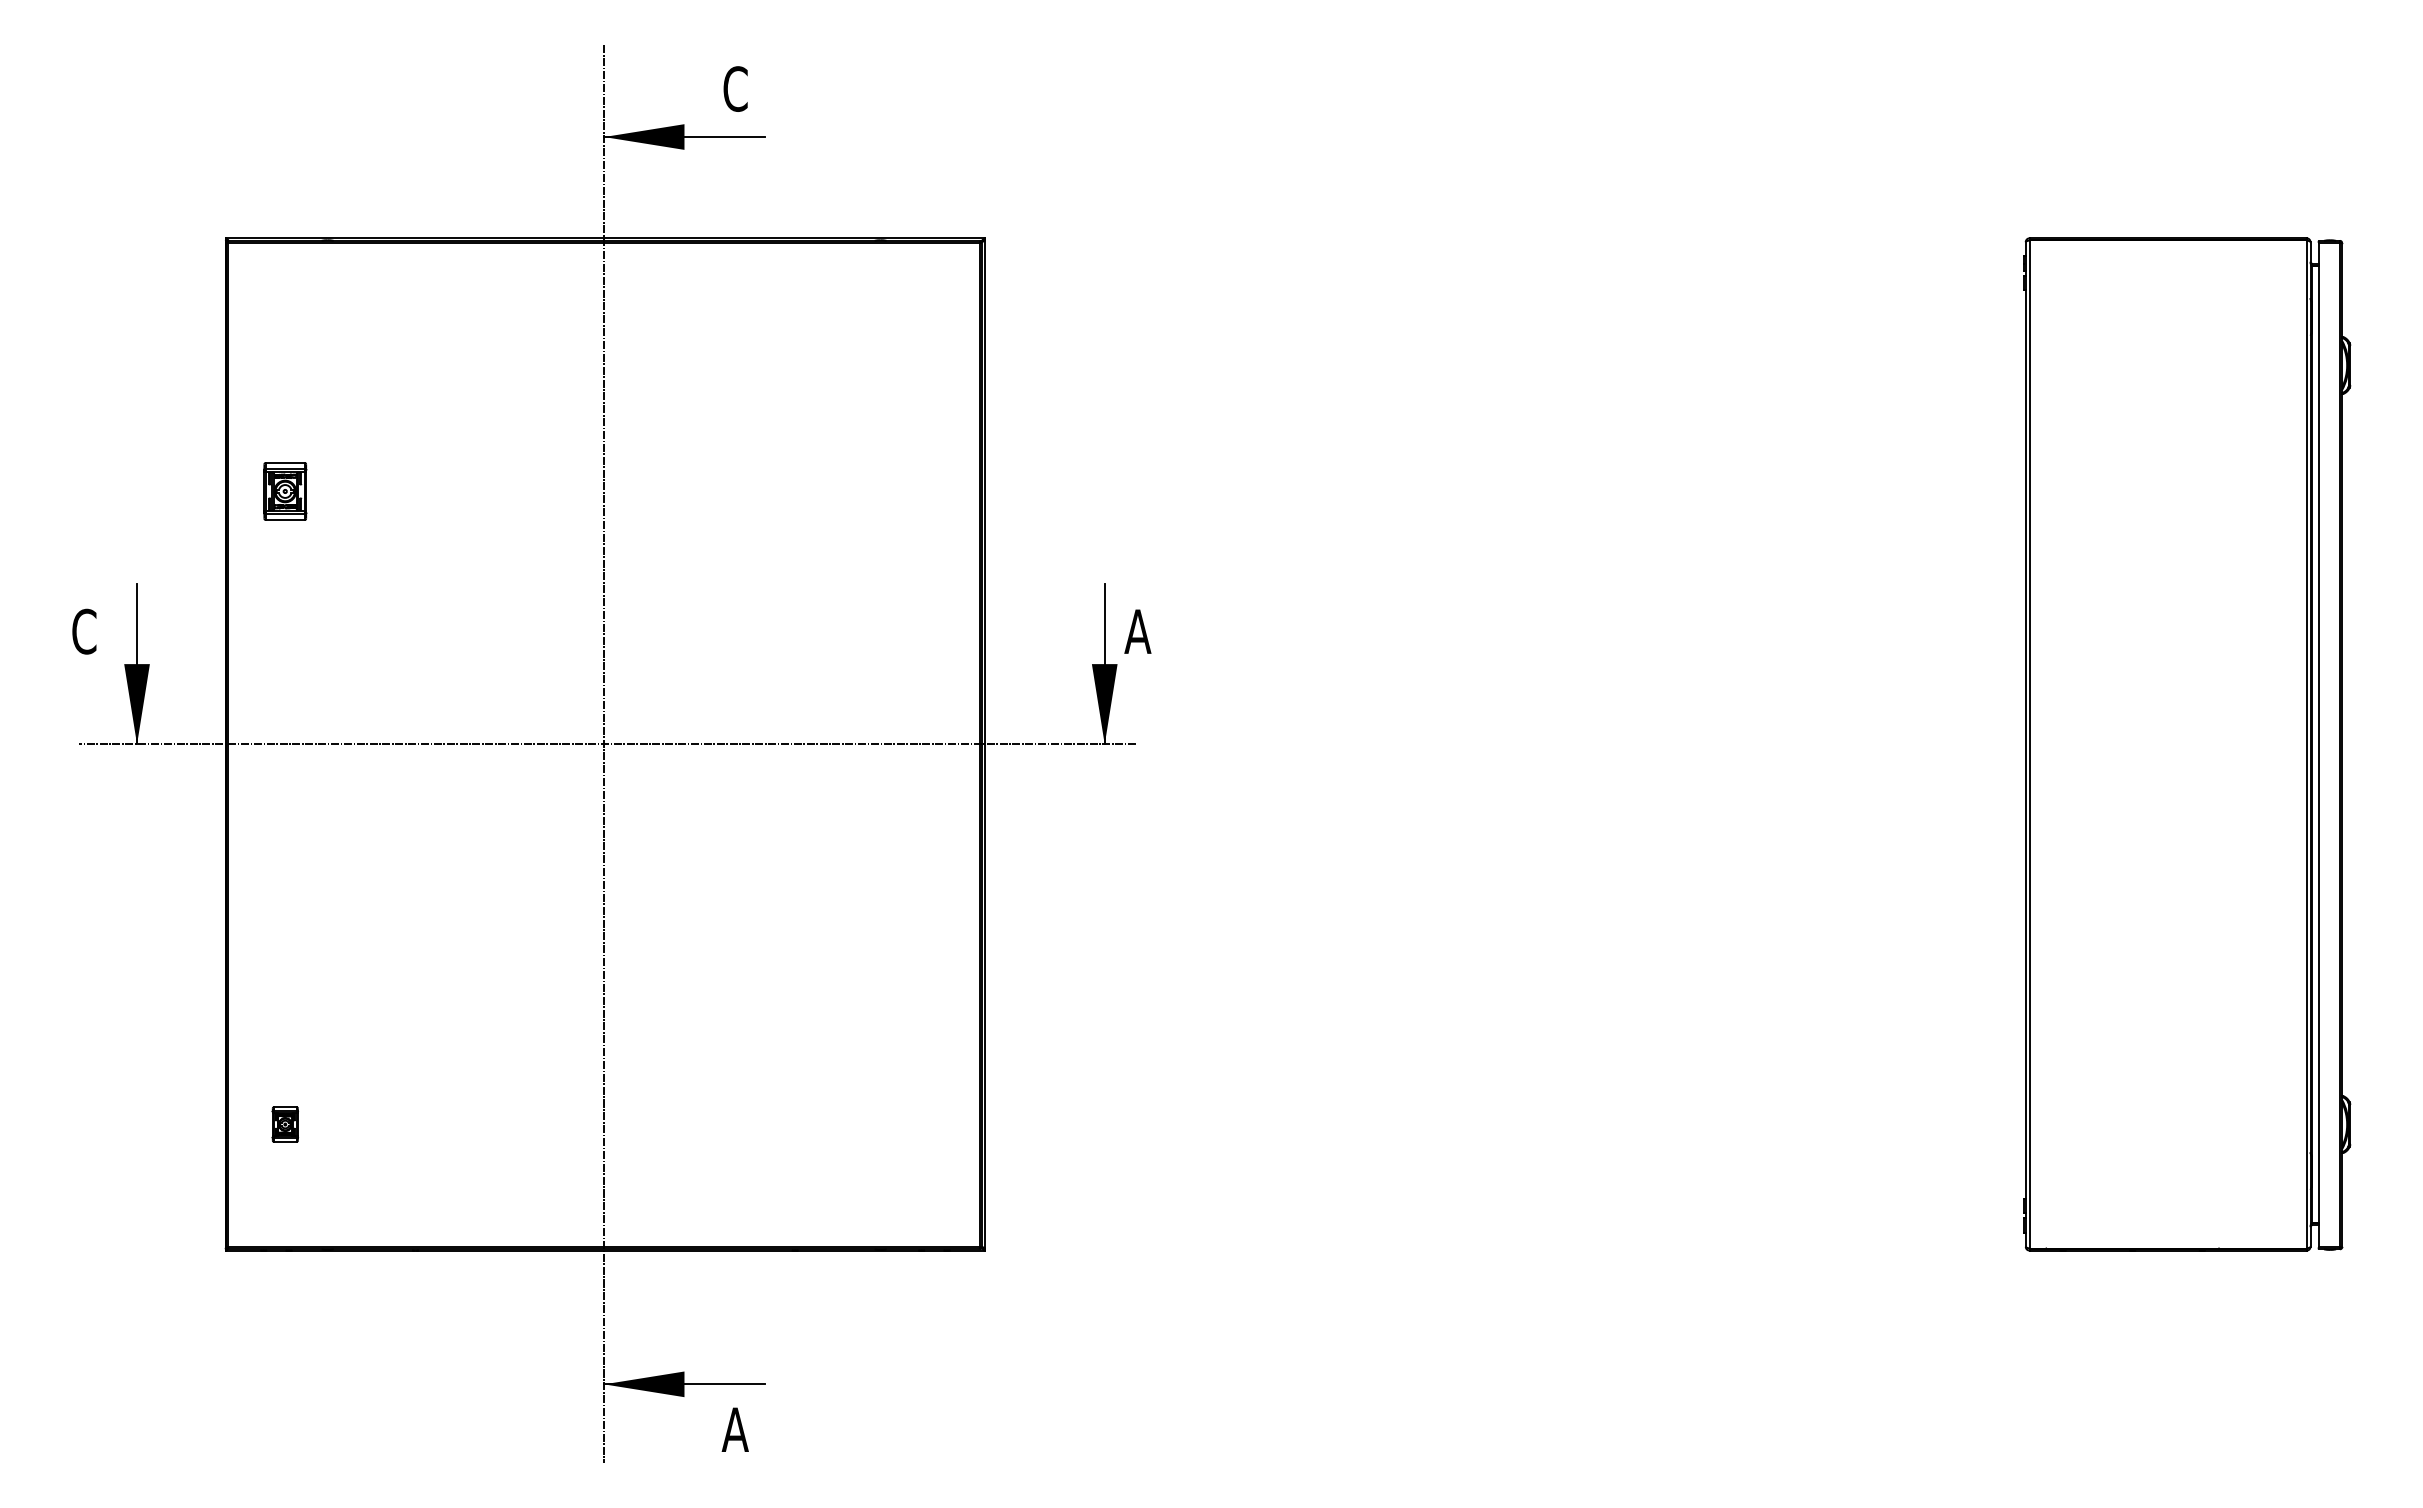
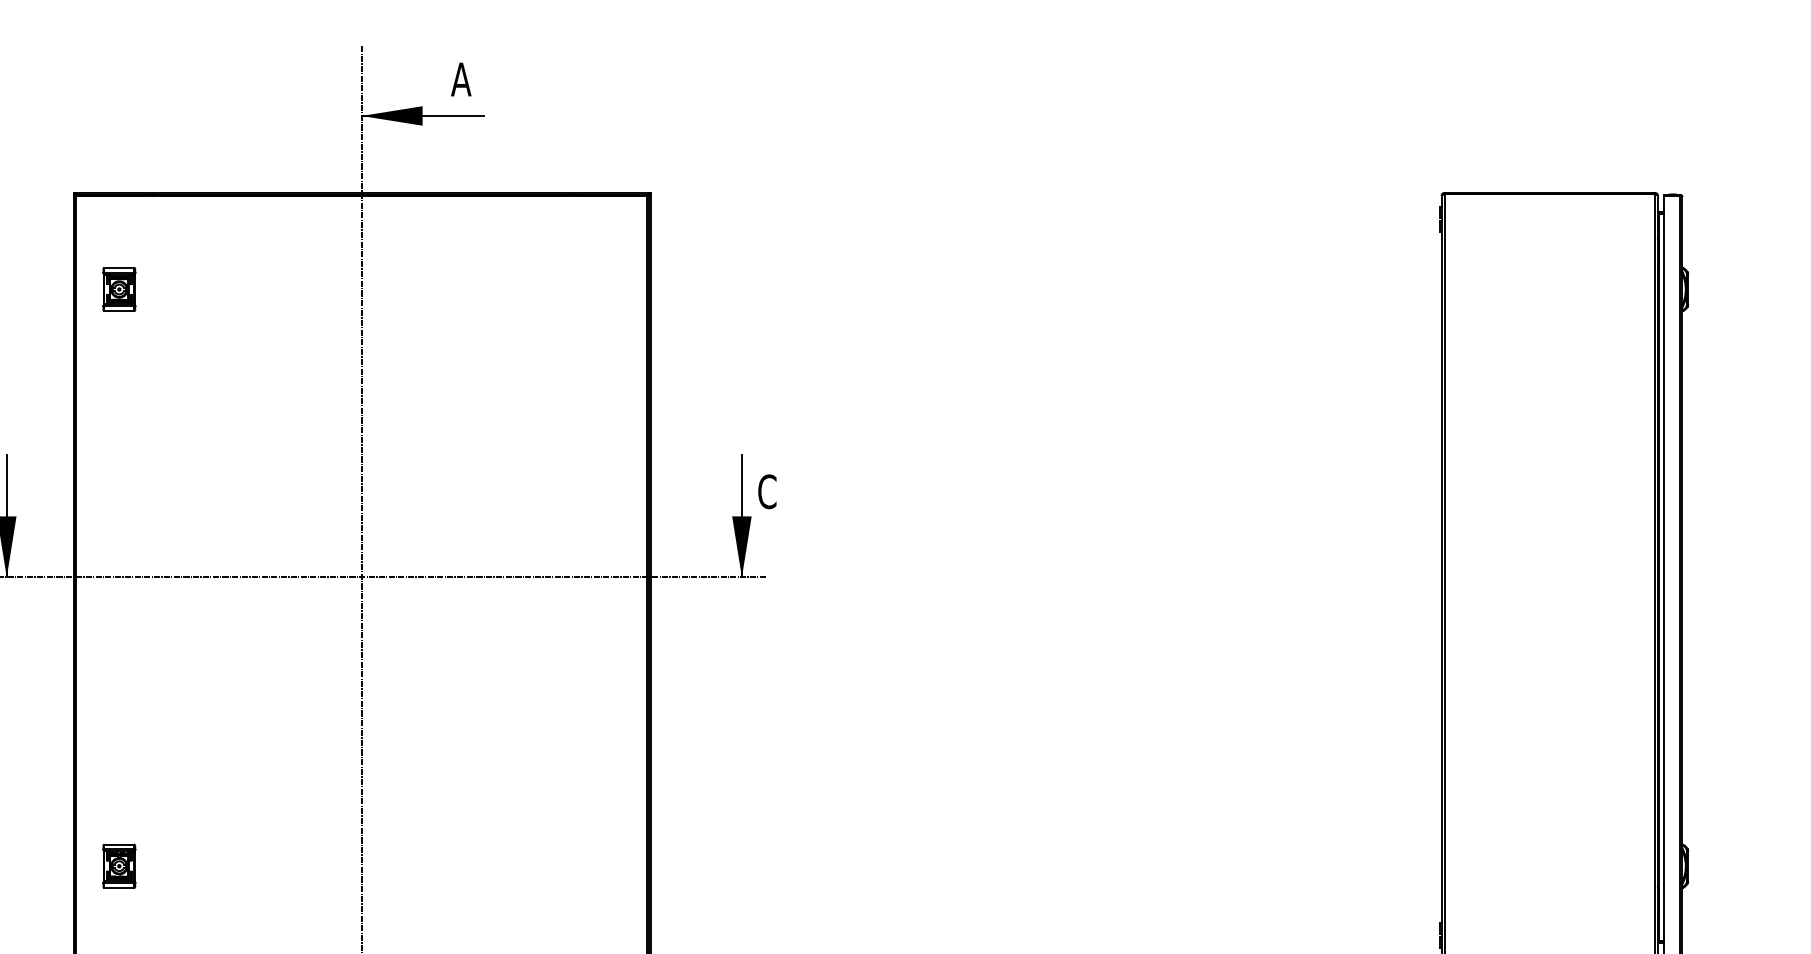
text: (734, 88) -> (460, 79), C -> A
part: (285, 491) -> (119, 289), moved
text: (1137, 631) -> (766, 491), A -> C
part: (285, 1124) -> (119, 866), size x1.67

